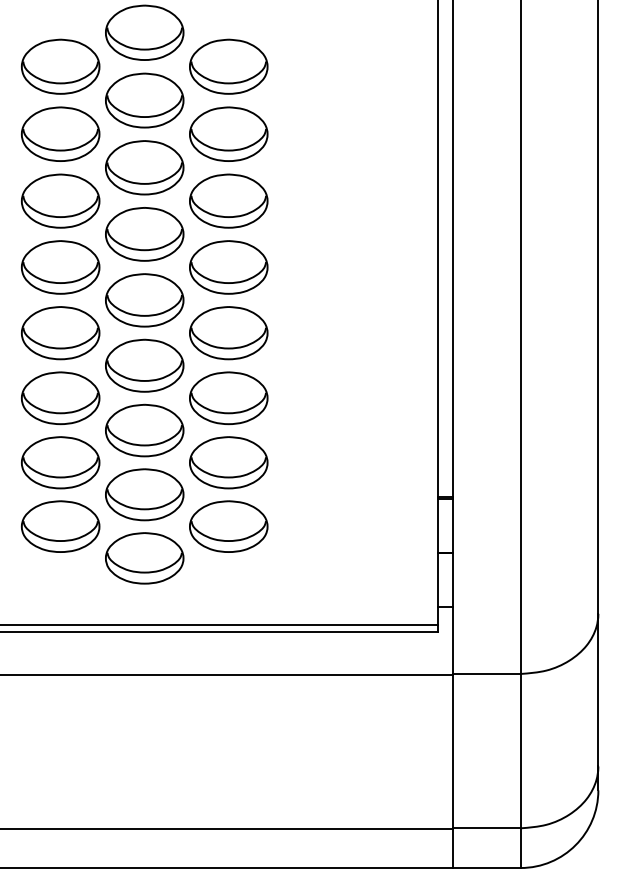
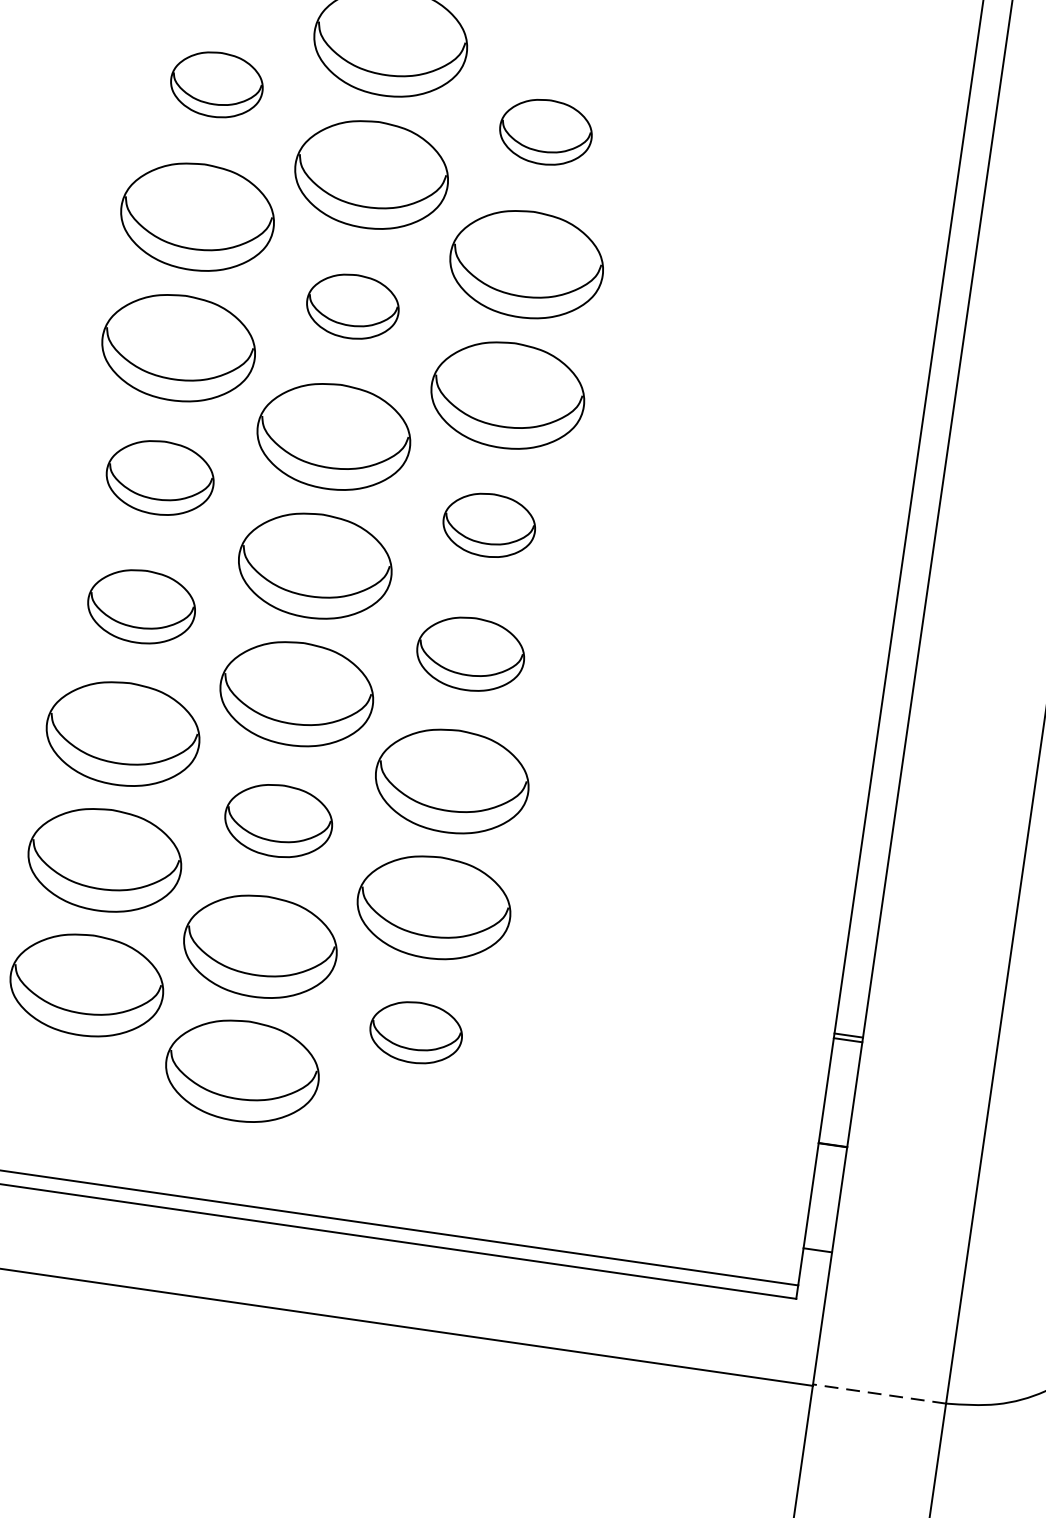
part: (60, 66) -> (216, 84), size x0.6
part: (228, 66) -> (545, 131), size x0.6
part: (144, 167) -> (352, 305), size x0.6
part: (60, 267) -> (159, 477), size x0.7
part: (228, 267) -> (488, 525), size x0.6
part: (60, 333) -> (141, 607), size x0.7
part: (228, 333) -> (469, 654), size x0.7
part: (144, 430) -> (278, 820), size x0.7
part: (228, 526) -> (415, 1032), size x0.6
line: (486, 673) -> (879, 1393), solid -> dashed

